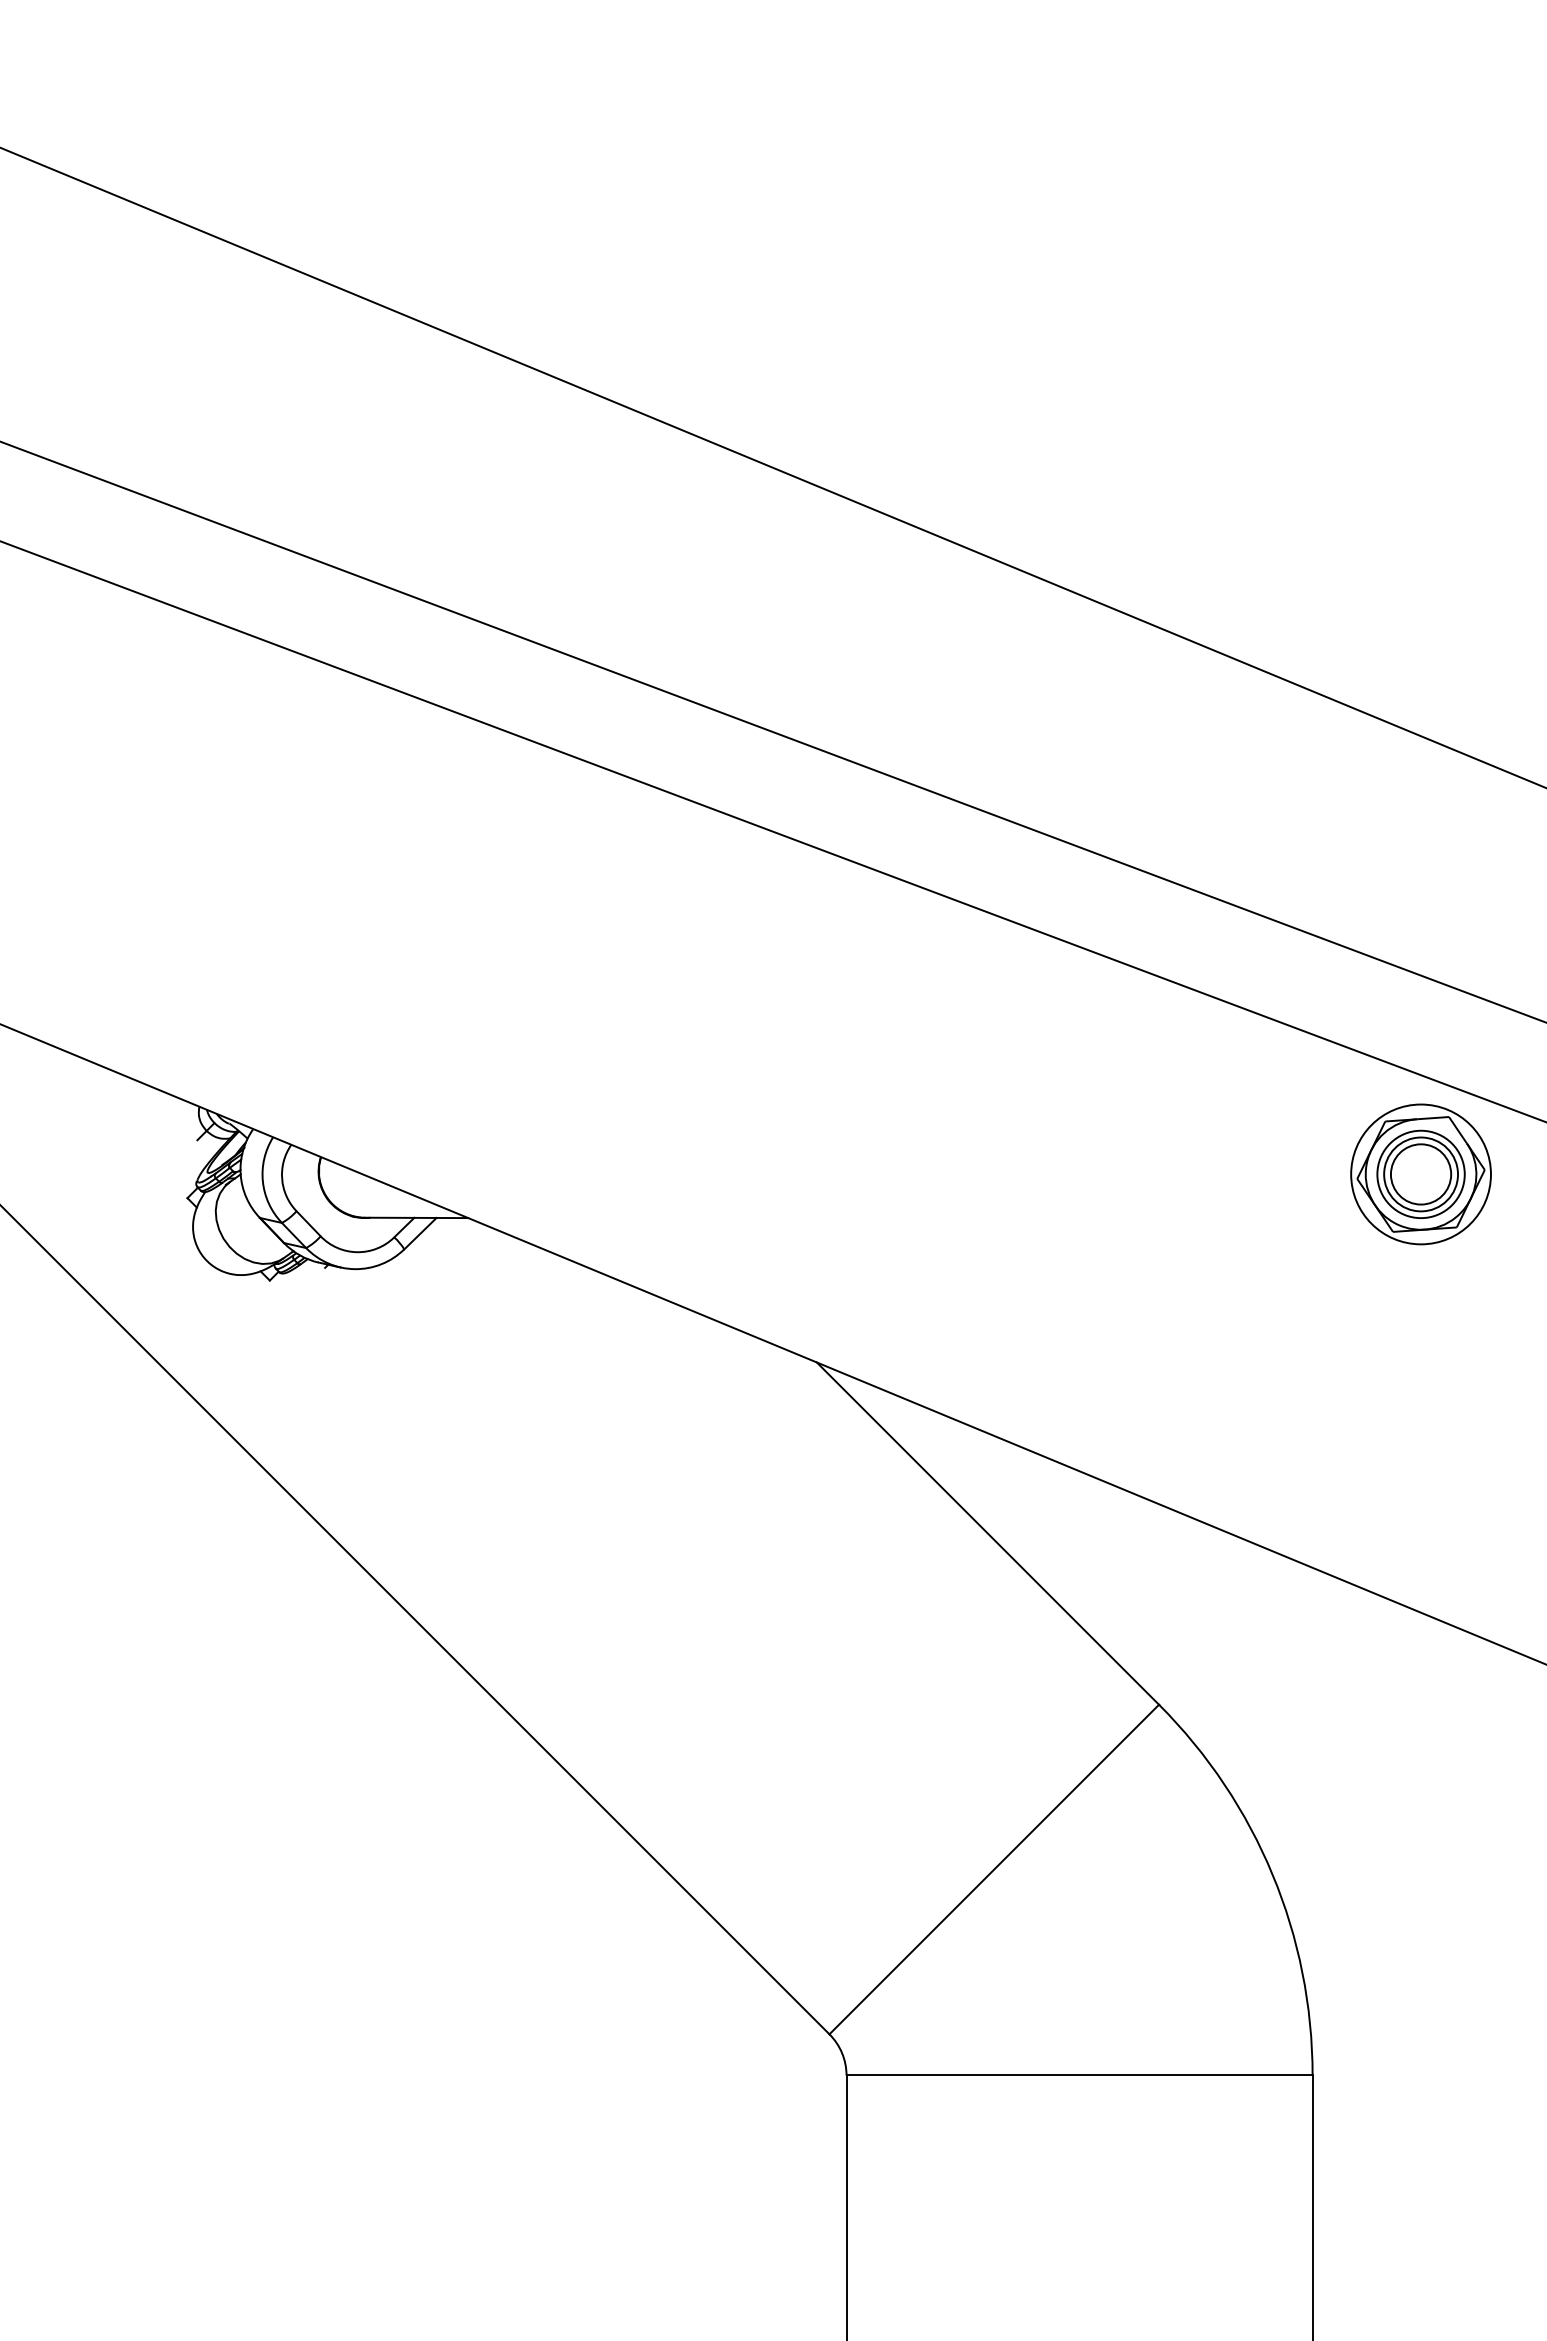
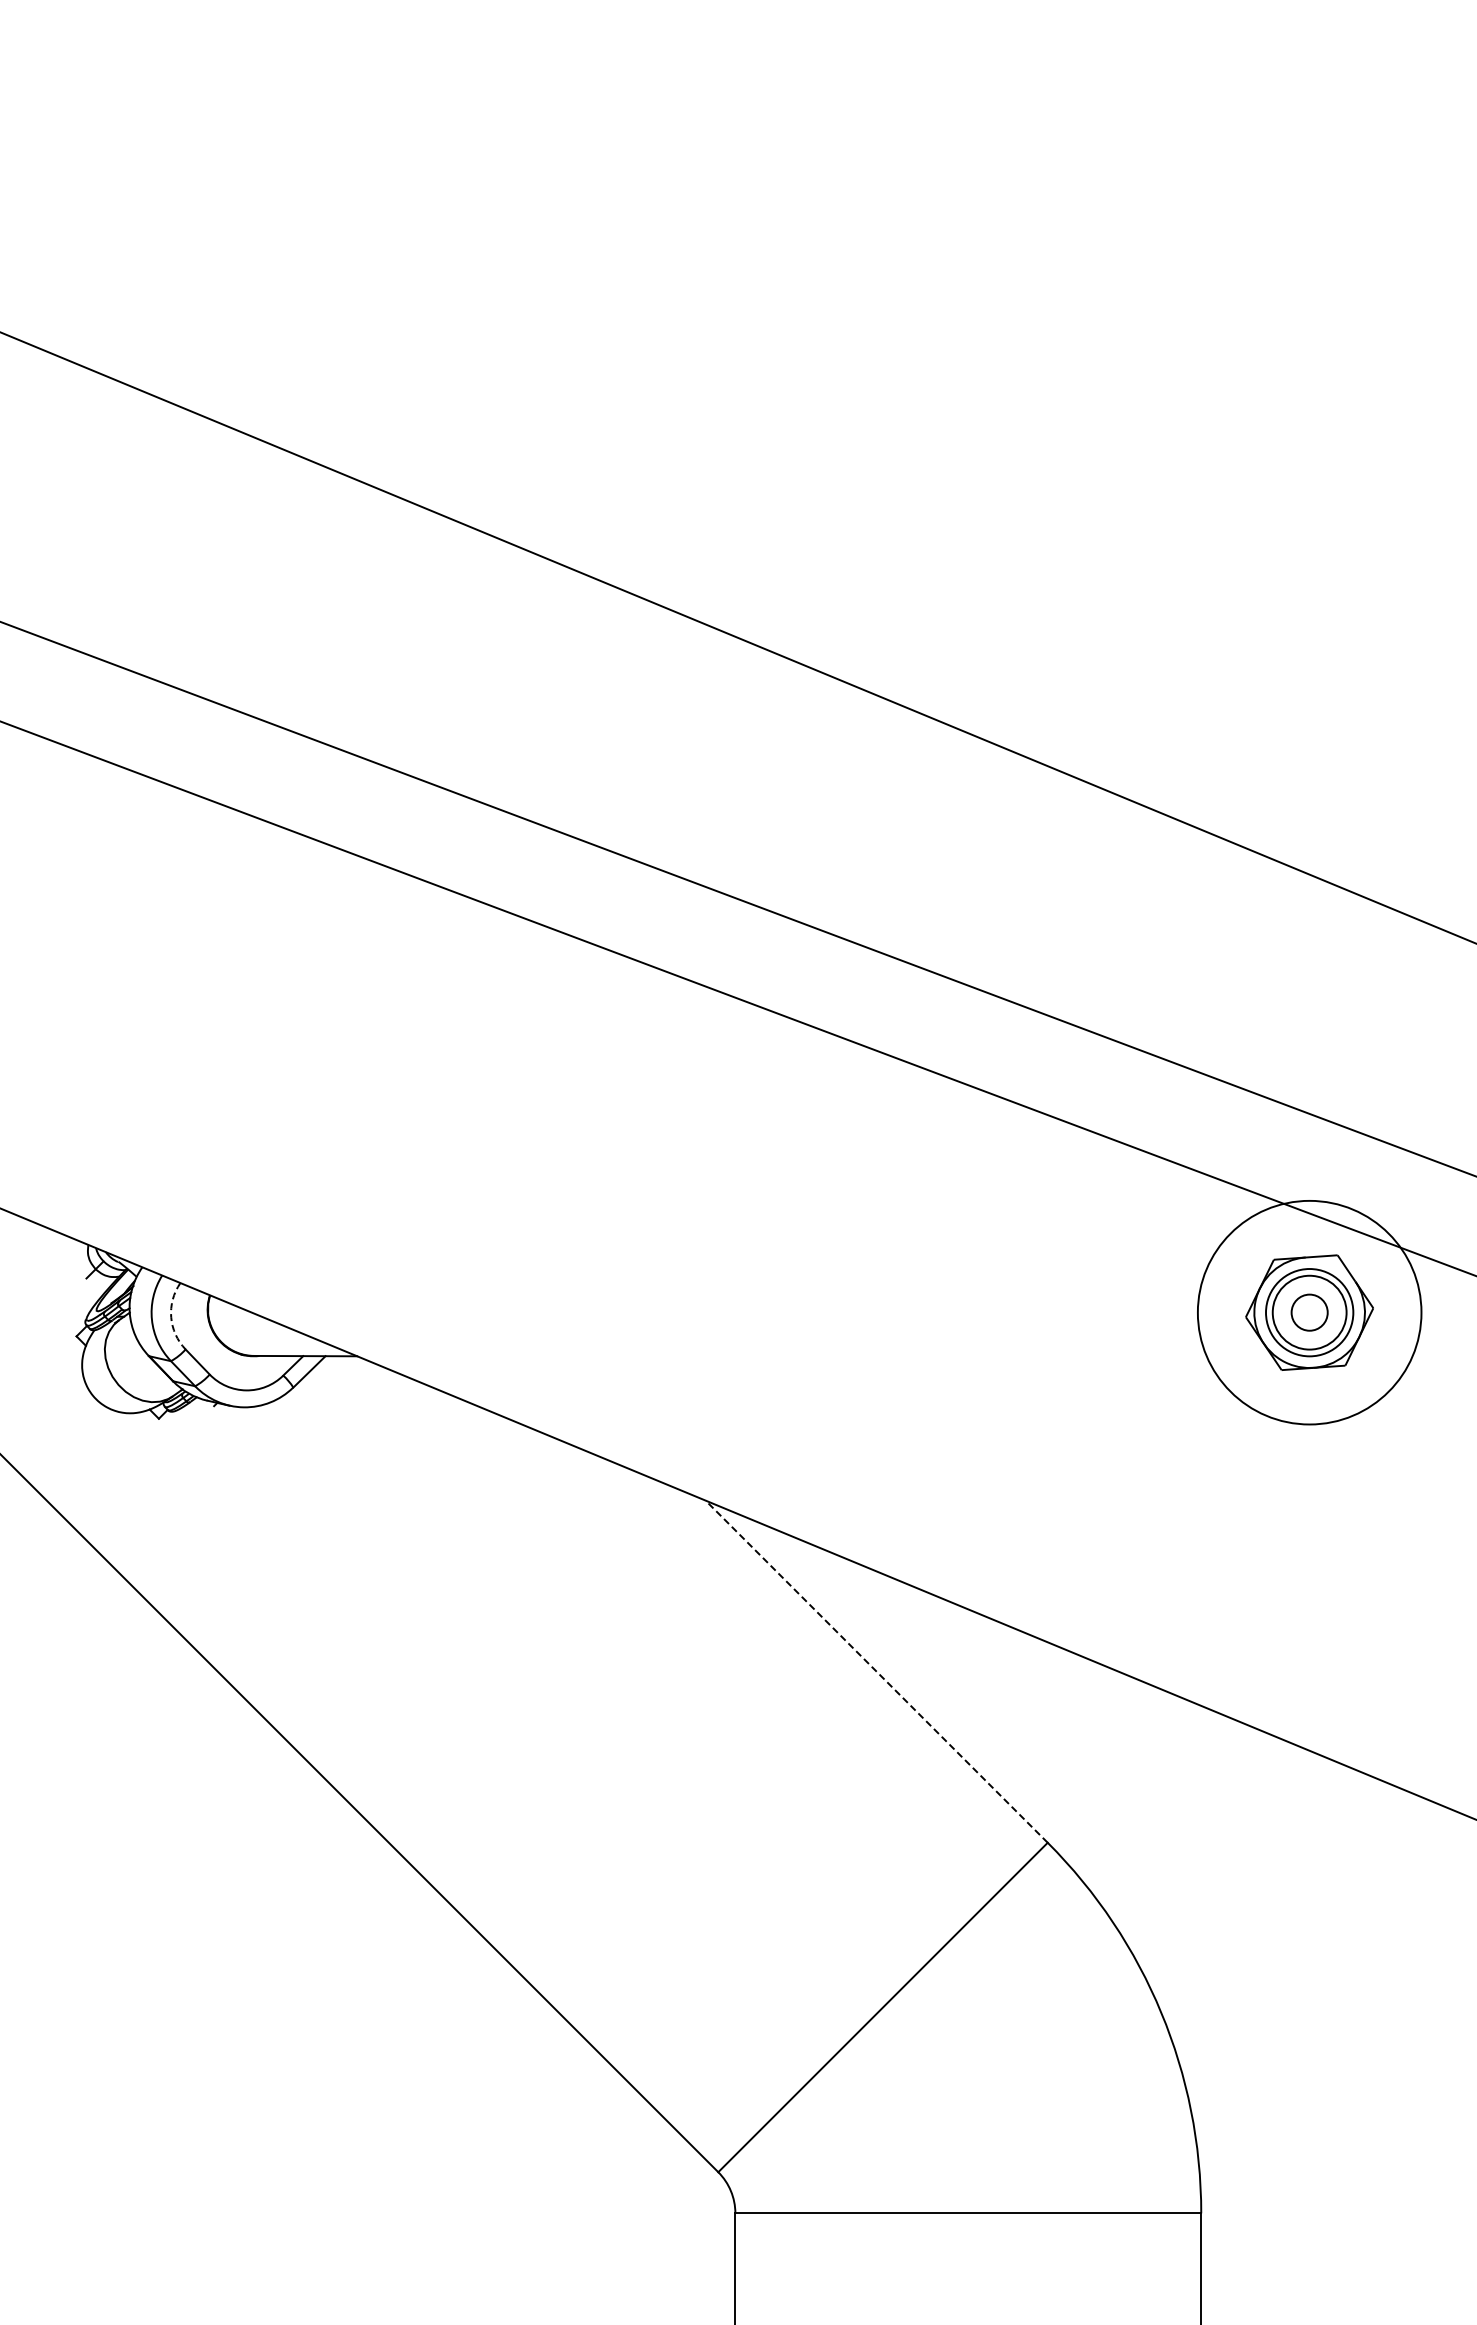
circle: (1420, 1174) -> (1309, 1312), size x0.6
circle: (1420, 1174) -> (1309, 1312), size x1.6
arc: (282, 1178) -> (171, 1316), solid -> dashed
line: (987, 1533) -> (876, 1671), solid -> dashed

